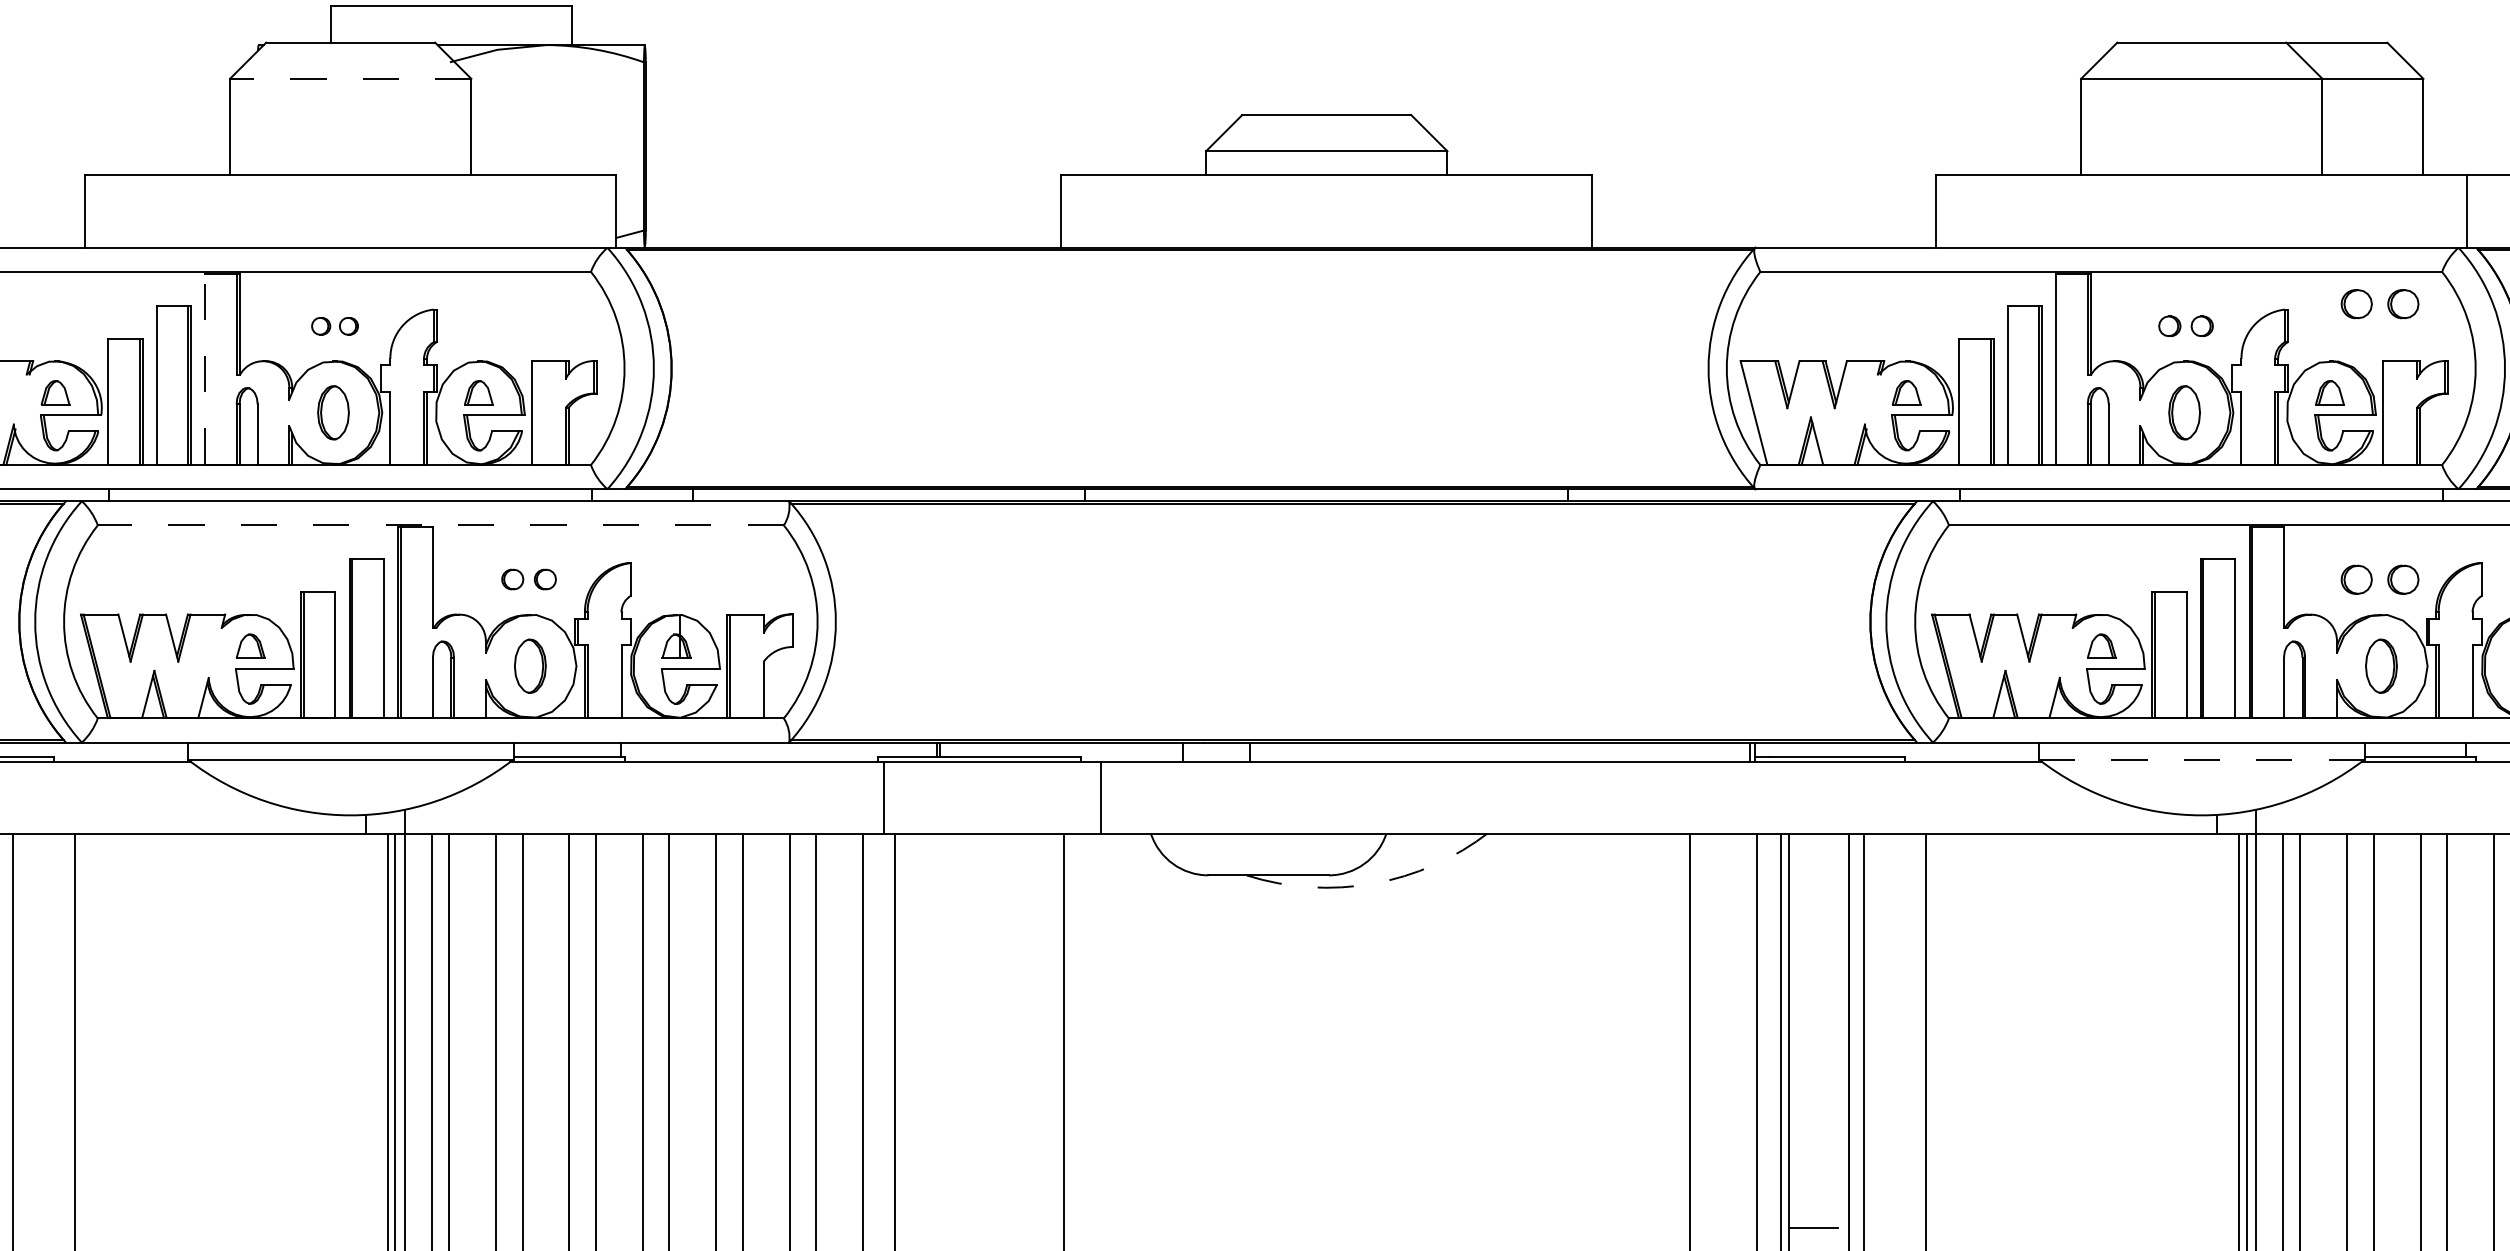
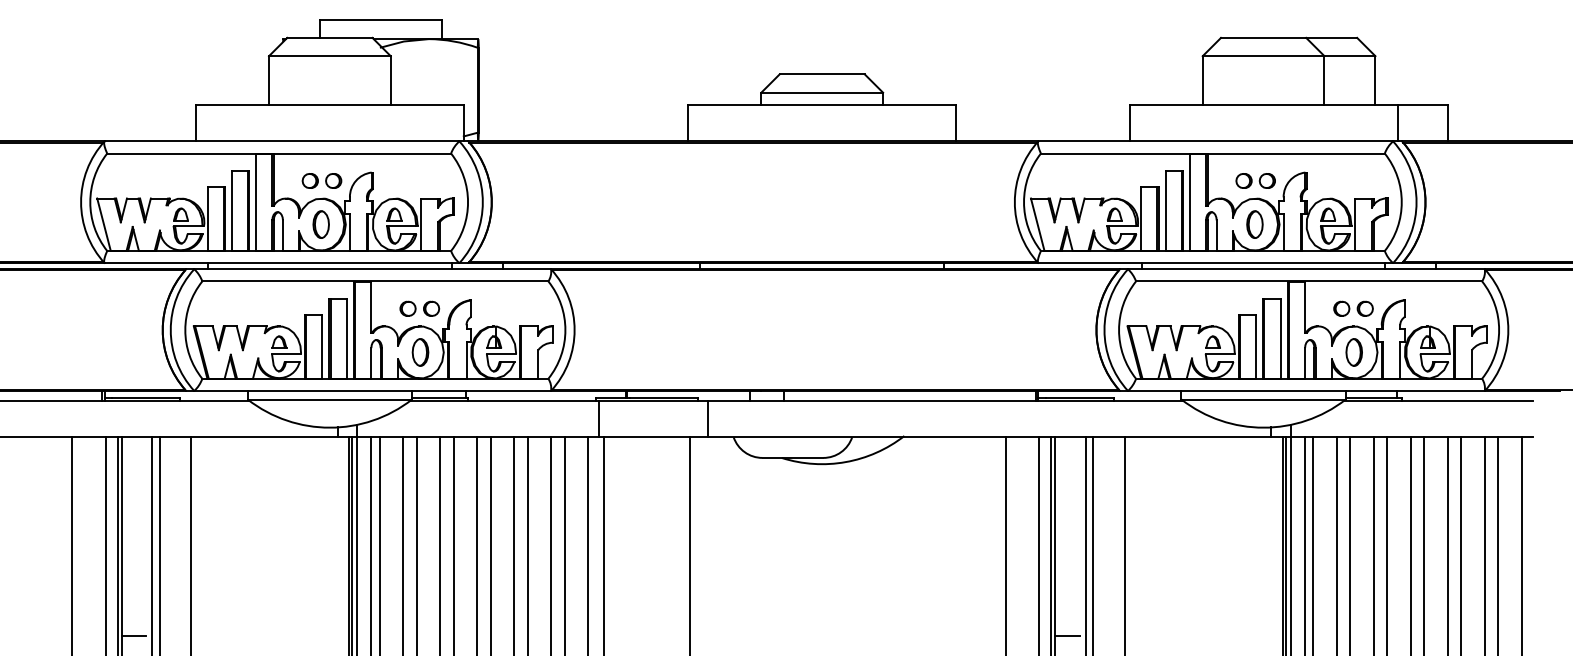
line: (349, 79) -> (329, 56), dashed -> solid
part: (2379, 303) -> (1353, 169), removed
part: (334, 325) -> (321, 180), size x1.67
part: (2185, 325) -> (1255, 180), size x1.43
line: (205, 368) -> (256, 202), dashed -> solid
line: (439, 525) -> (374, 281), dashed -> solid
part: (528, 579) -> (419, 308), size x1.43
line: (2203, 759) -> (1264, 399), dashed -> solid
arc: (1372, 884) -> (845, 462), dashed -> solid

